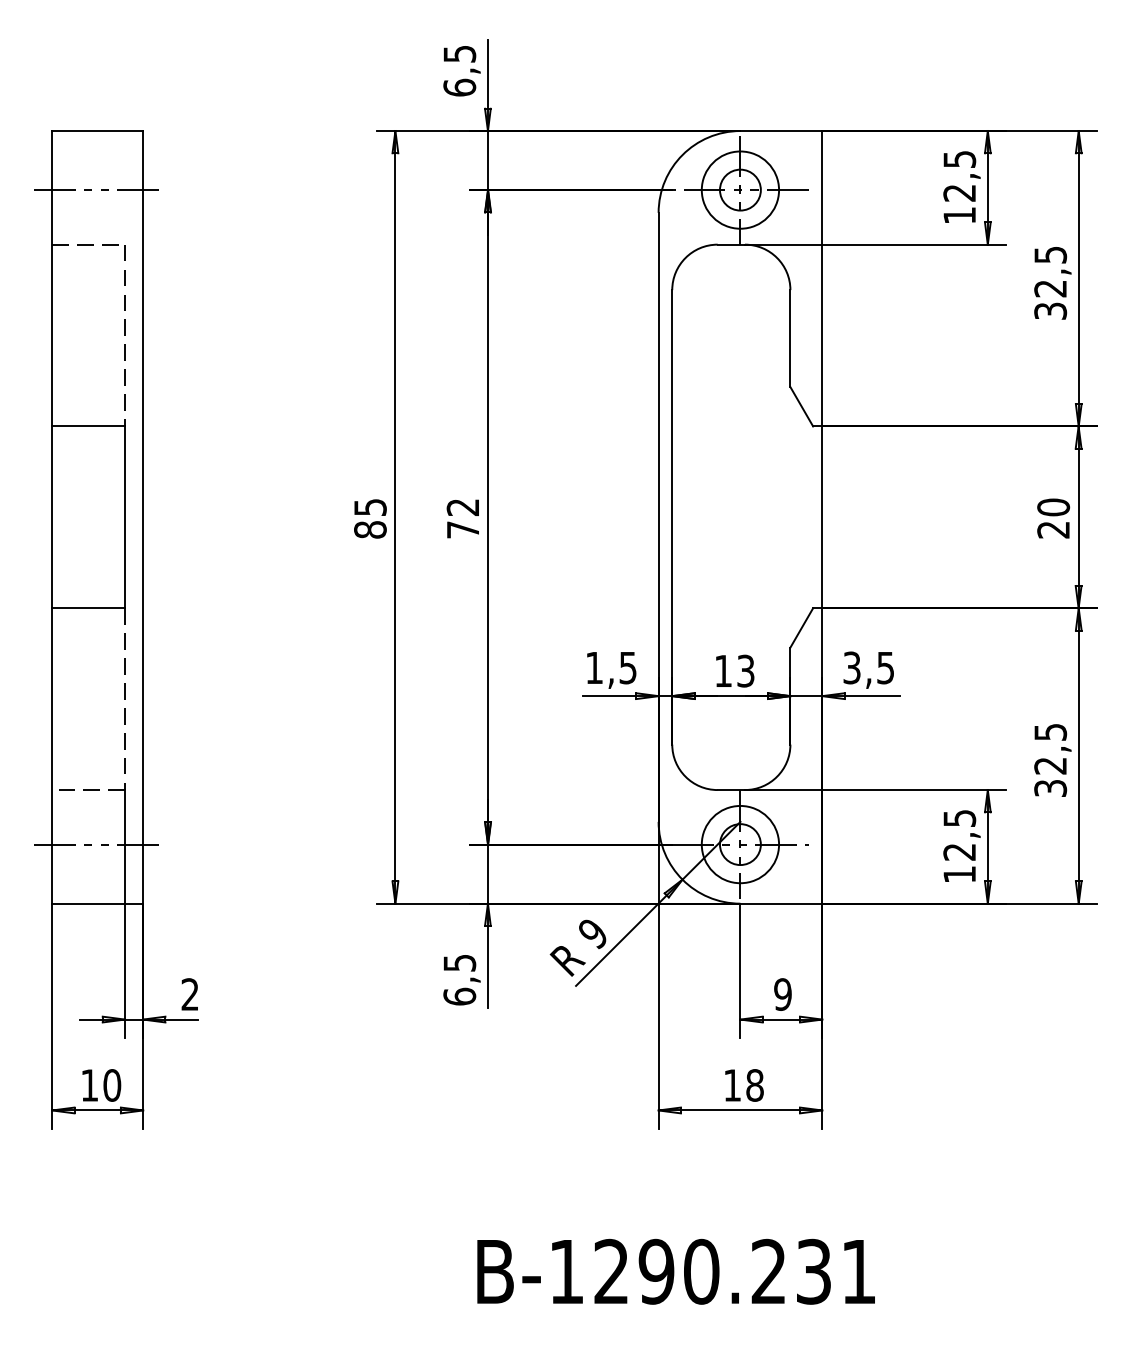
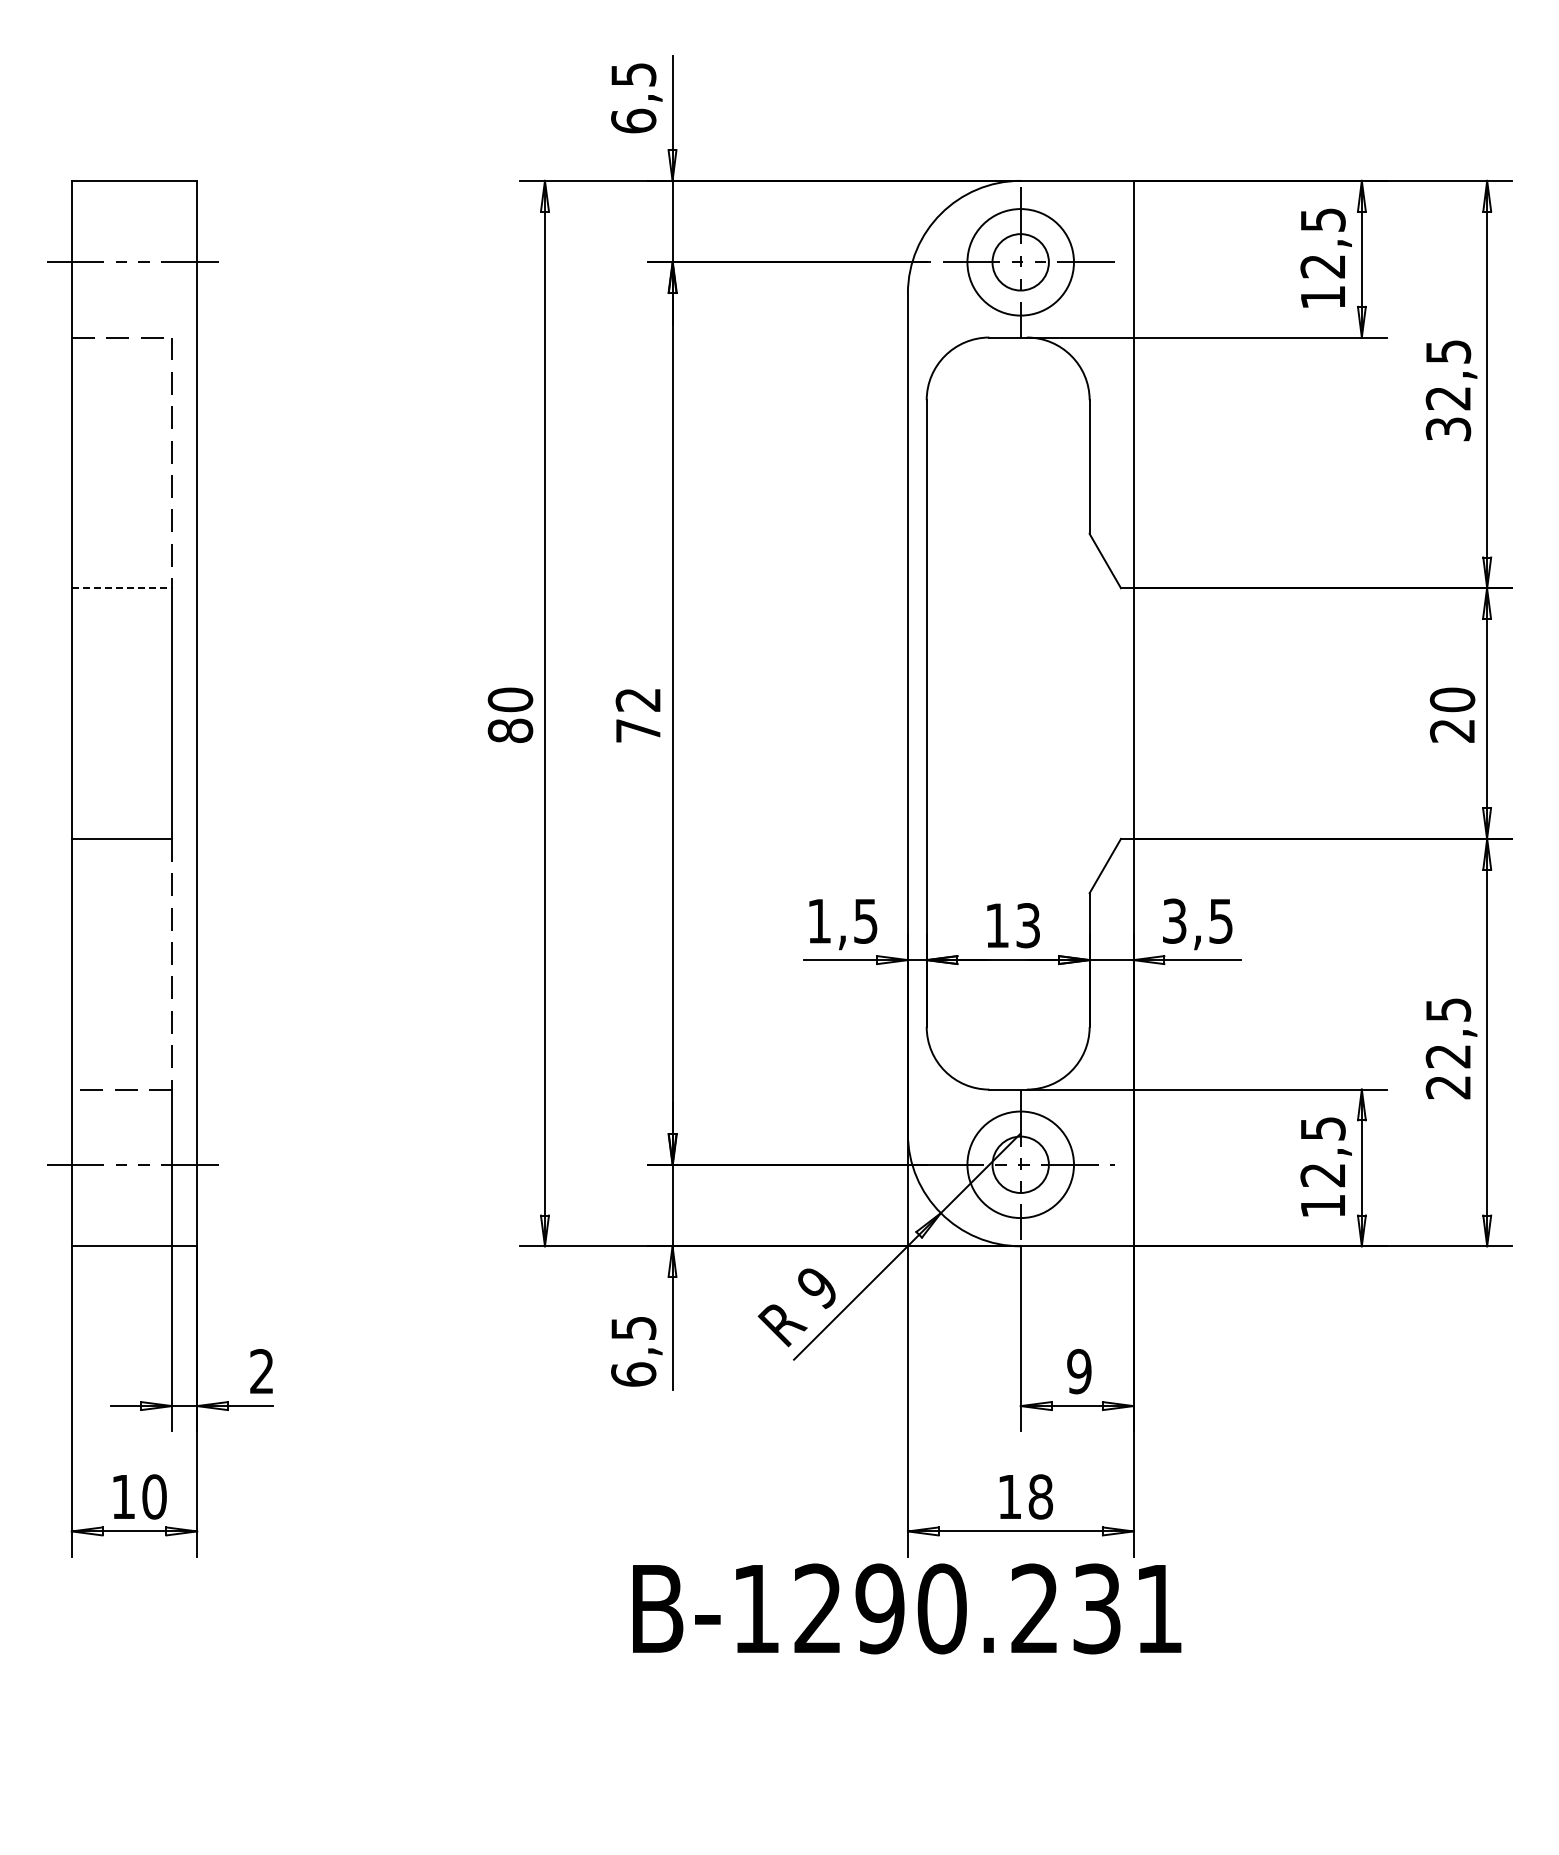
line: (89, 426) -> (122, 588), solid -> dashed
text: (370, 507) -> (510, 699), 85 -> 80
text: (1050, 788) -> (1448, 1087), 32,5 -> 22,5
text: (676, 1271) -> (907, 1608), moved

